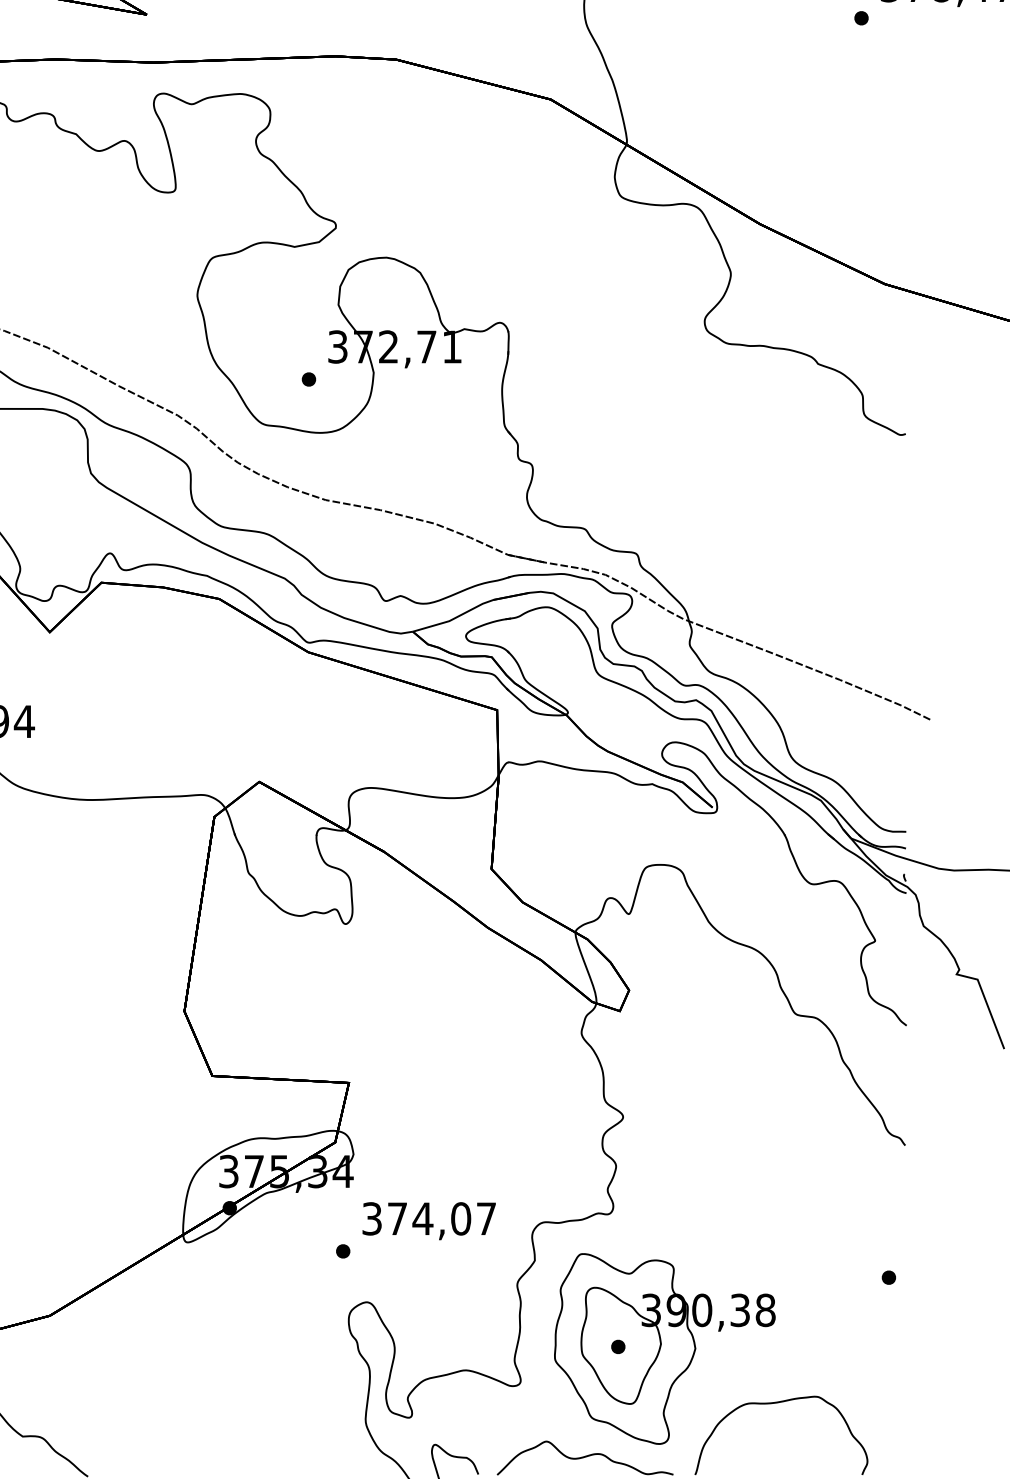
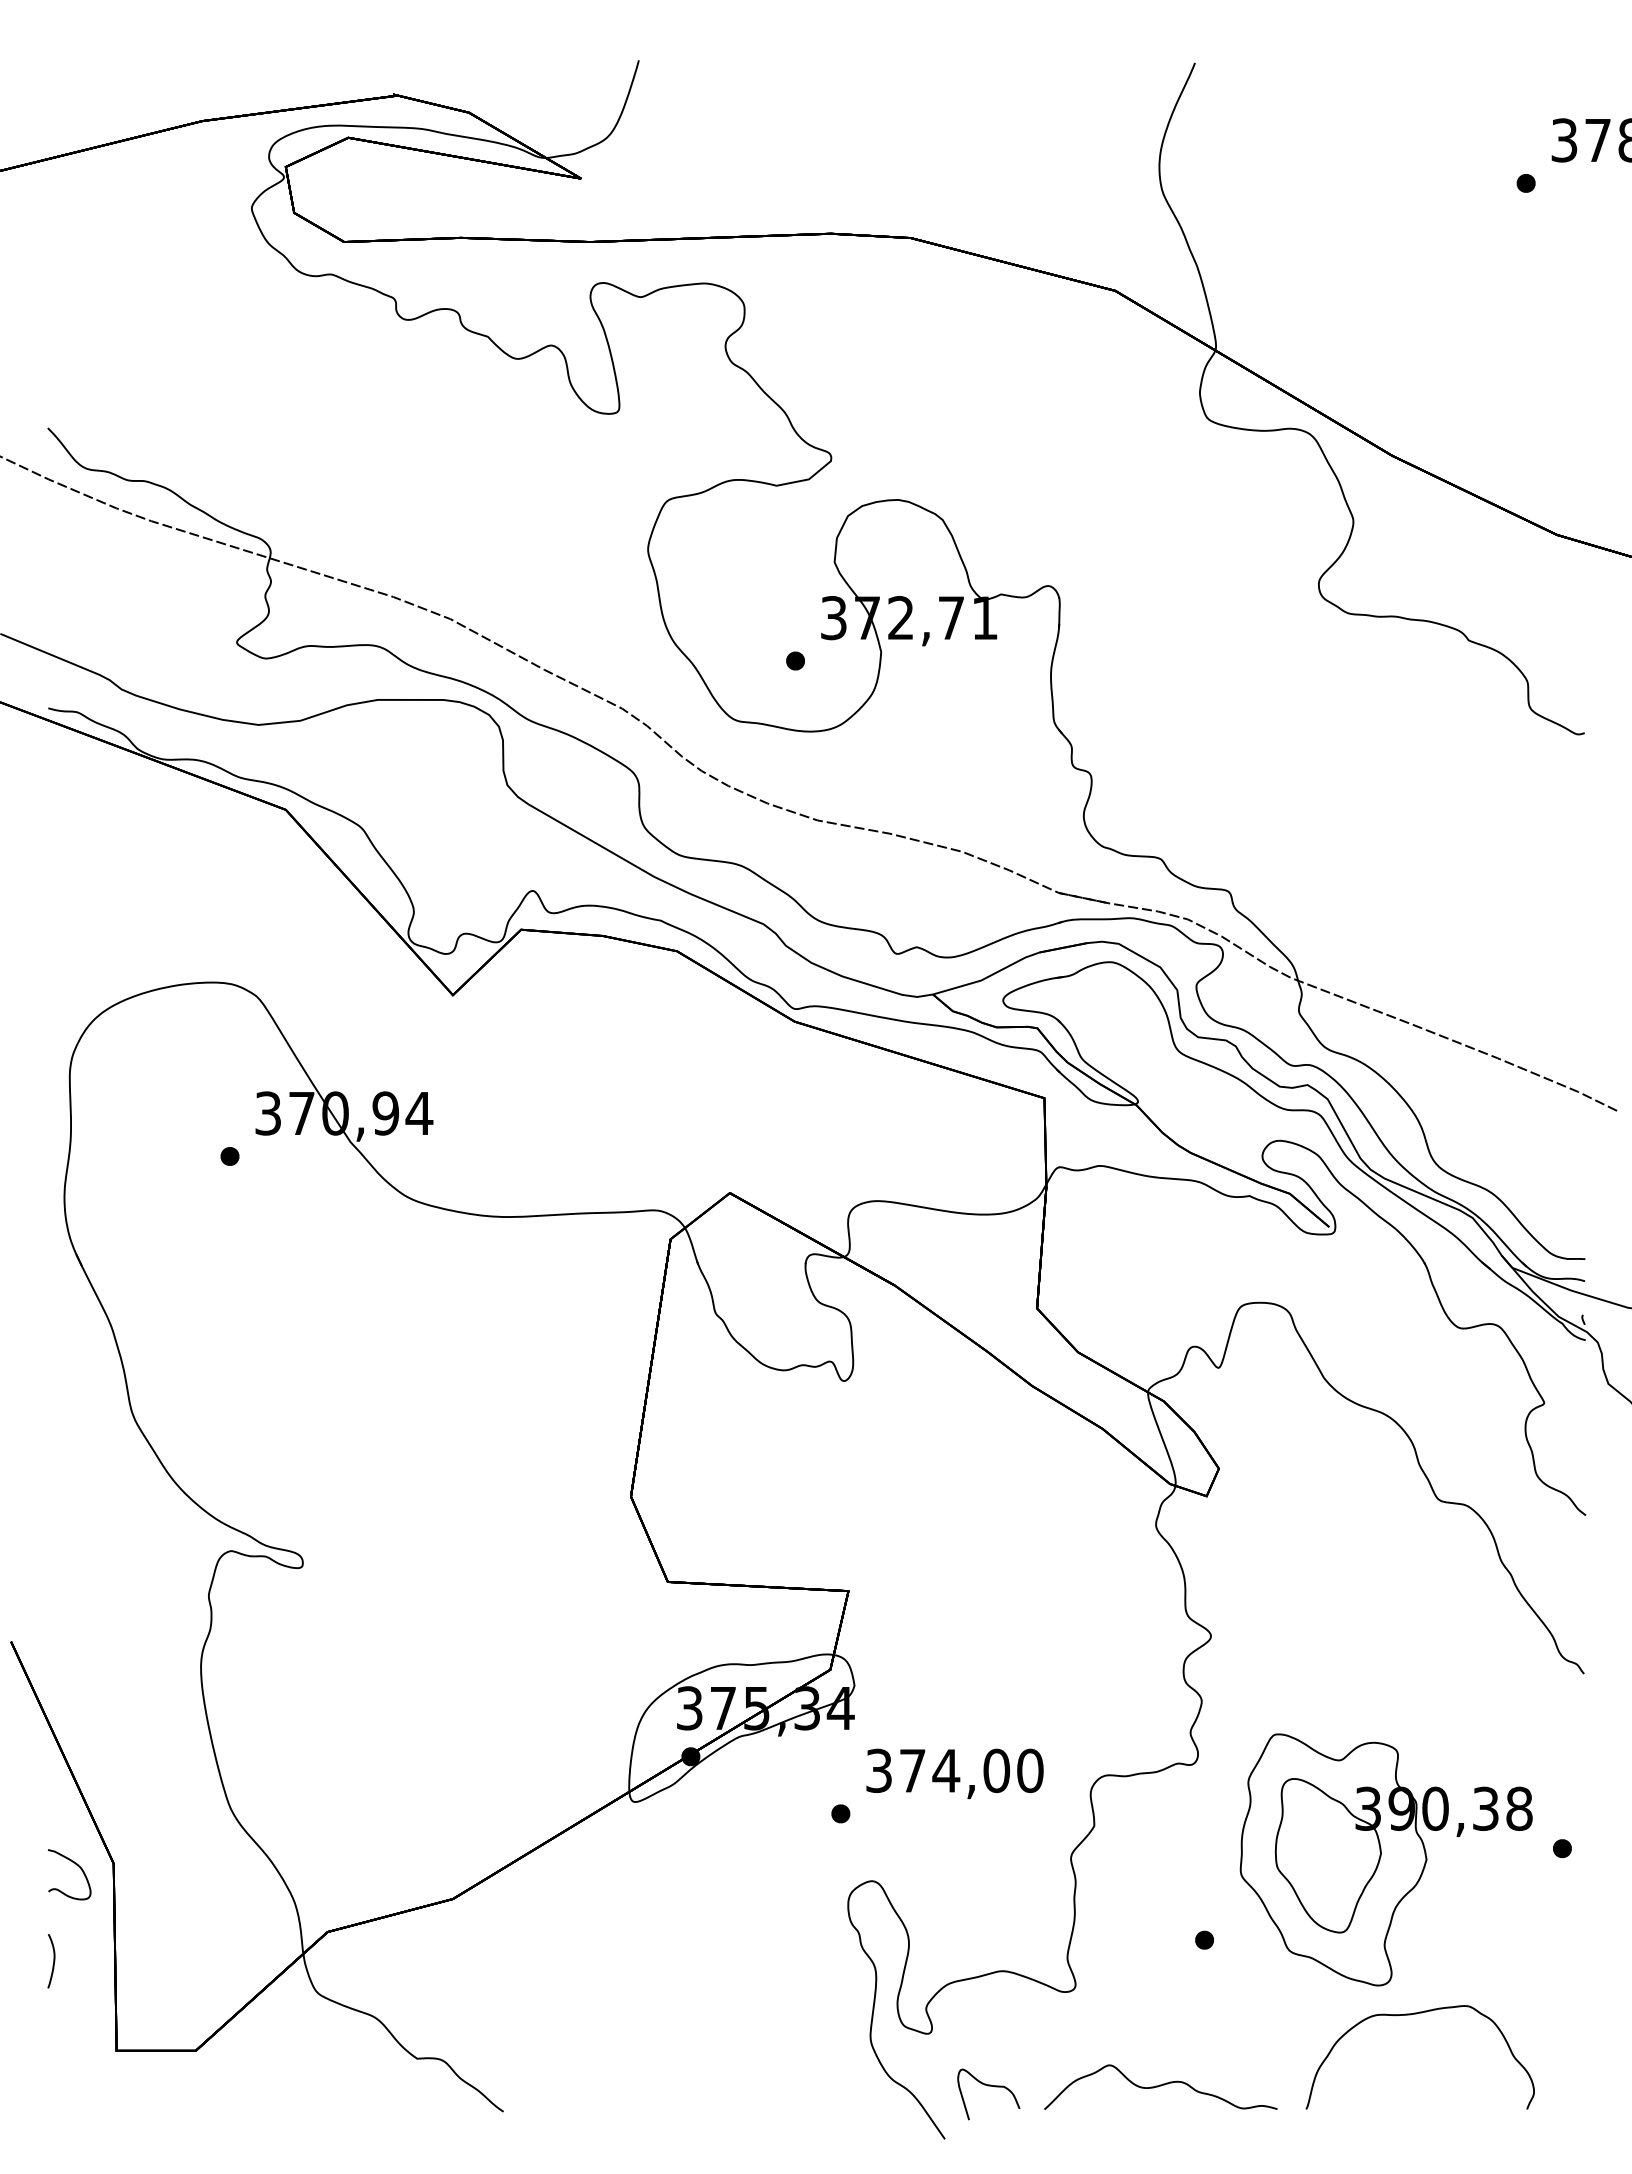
text: (486, 1218) -> (1030, 1770), 374,07 -> 374,00
part: (664, 1348) -> (1385, 1859), moved

